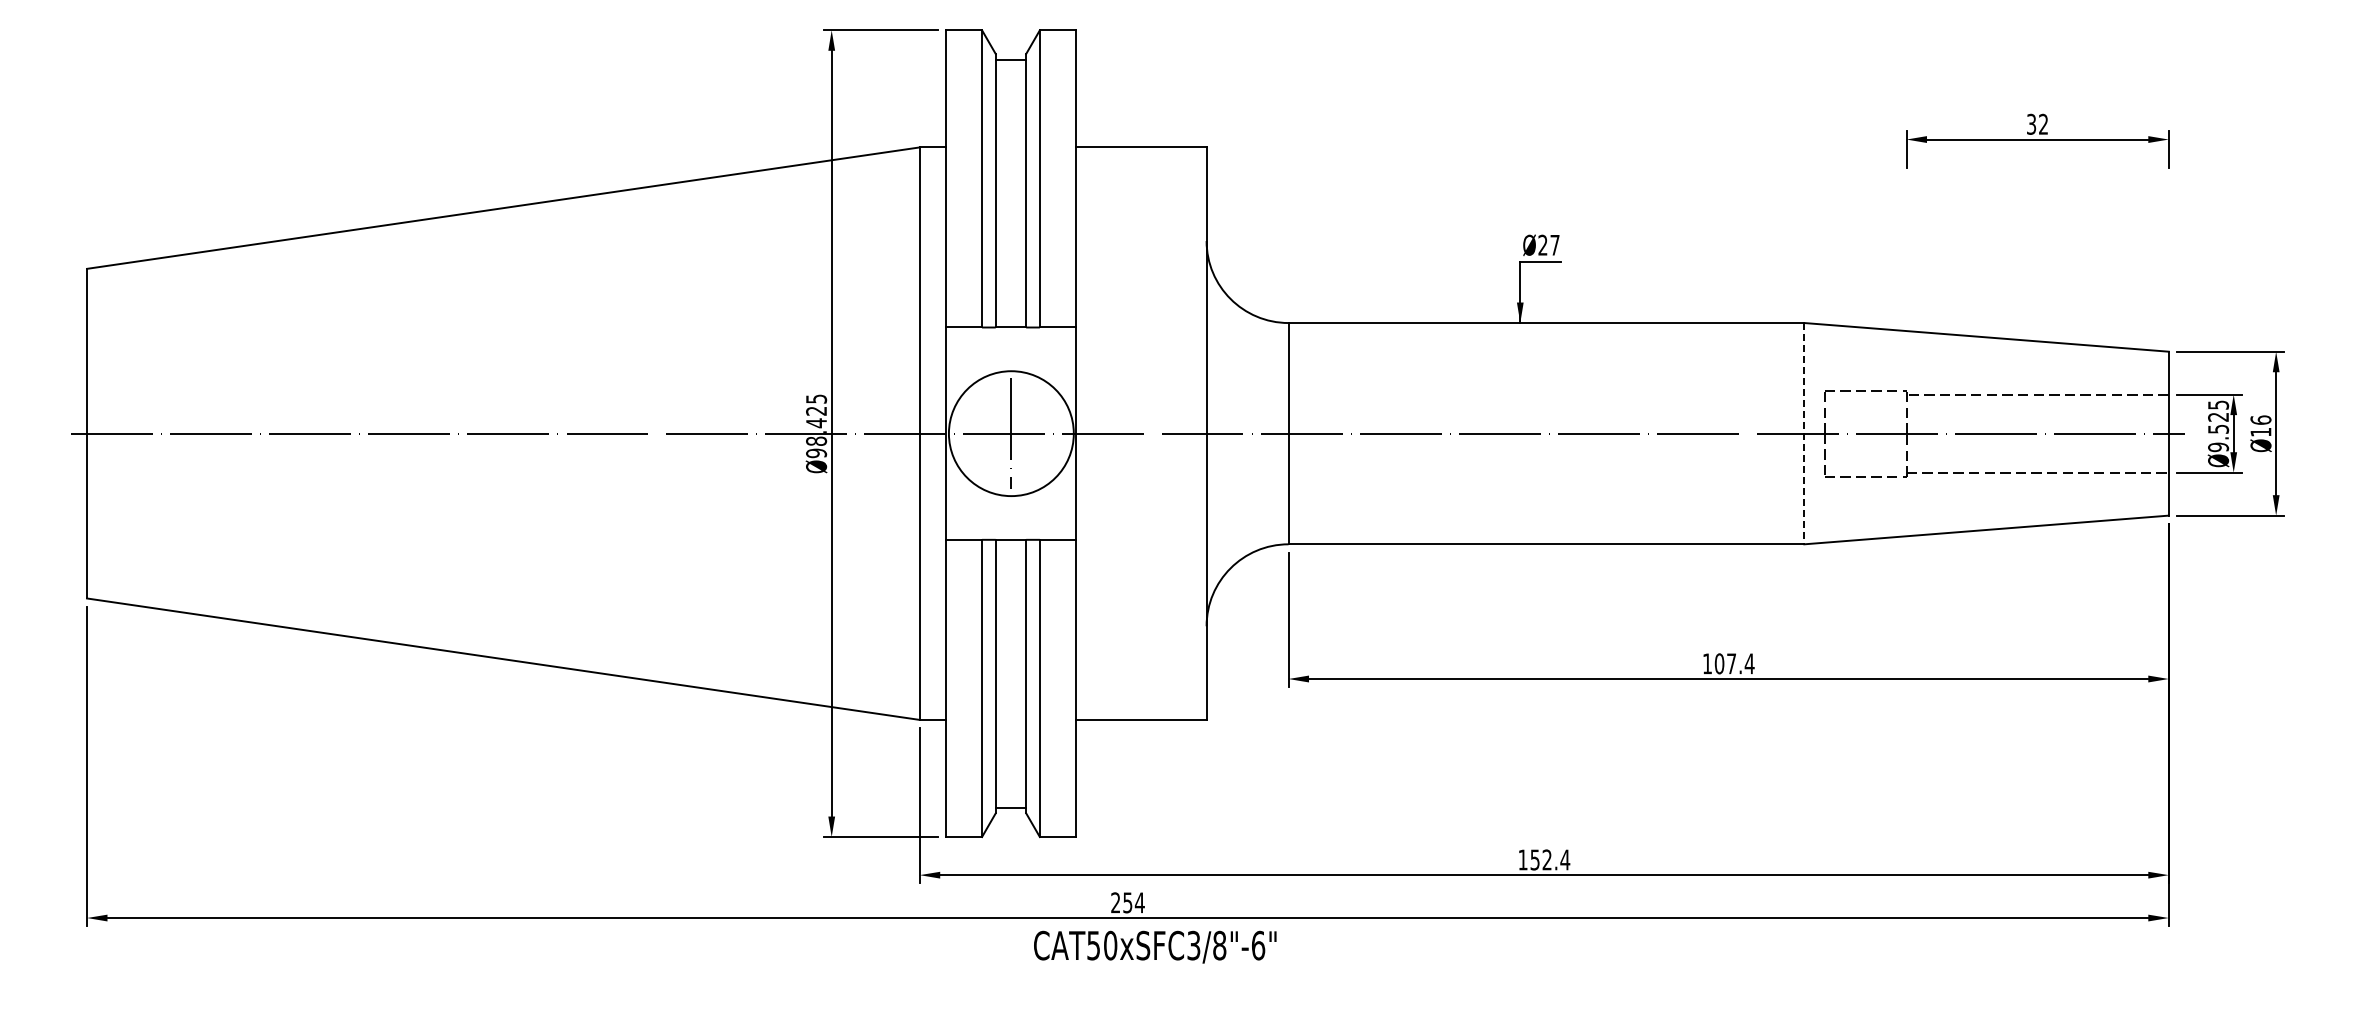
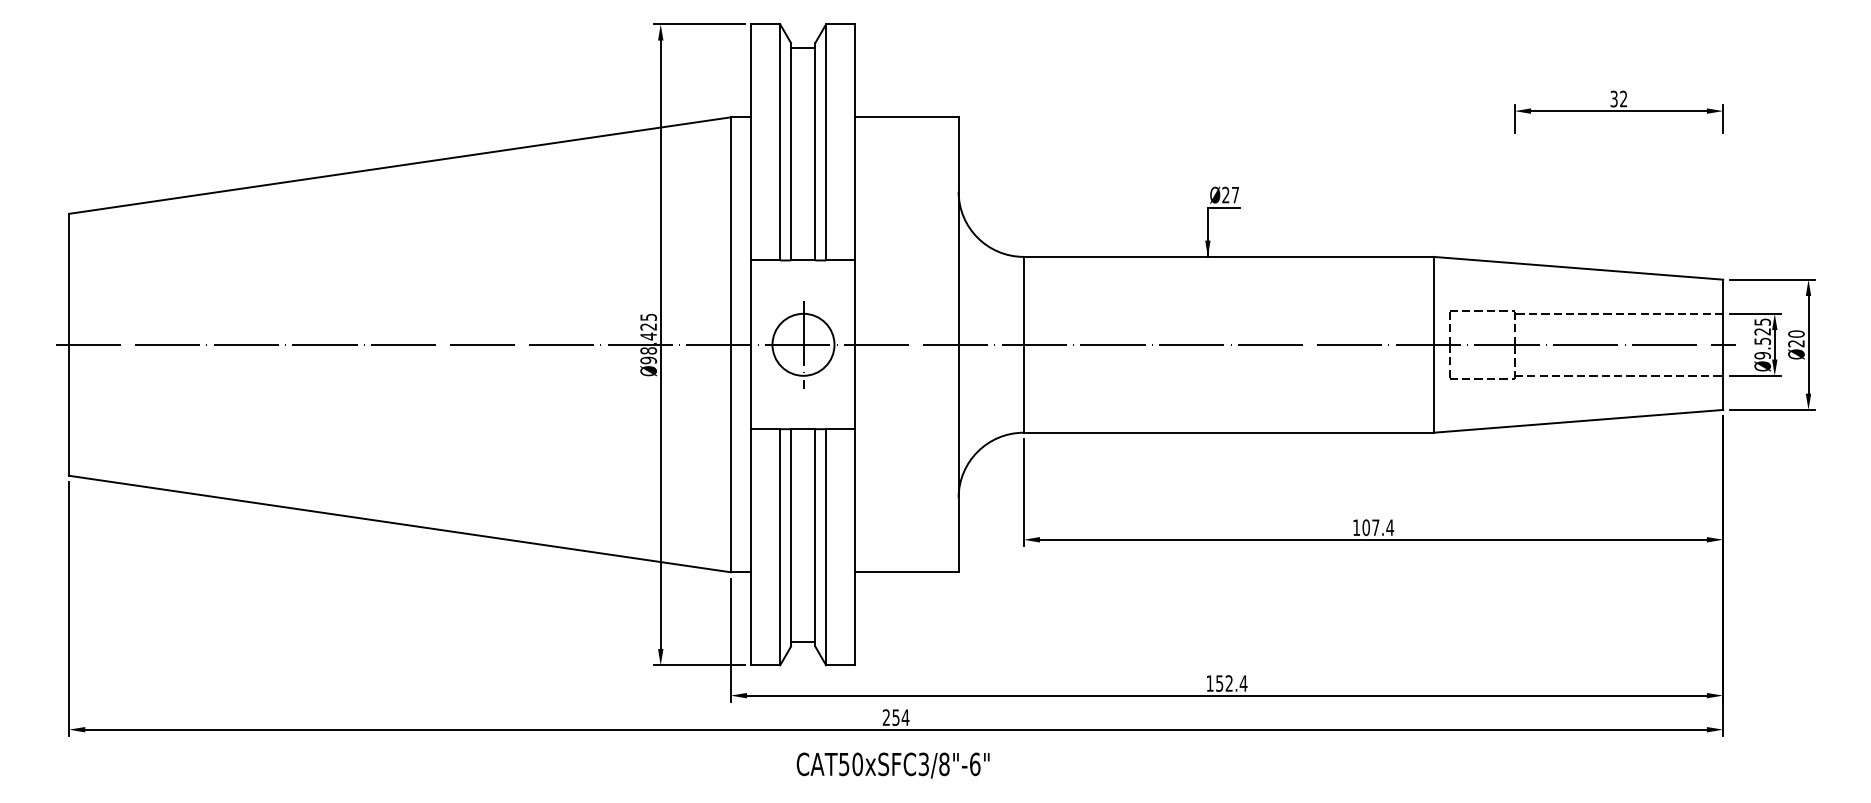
text: (2260, 425) -> (1796, 338), Ø16 -> Ø20
circle: (1011, 433) -> (803, 344), size x0.62
line: (1804, 433) -> (1433, 344), dashed -> solid
text: (1155, 946) -> (893, 765), moved

